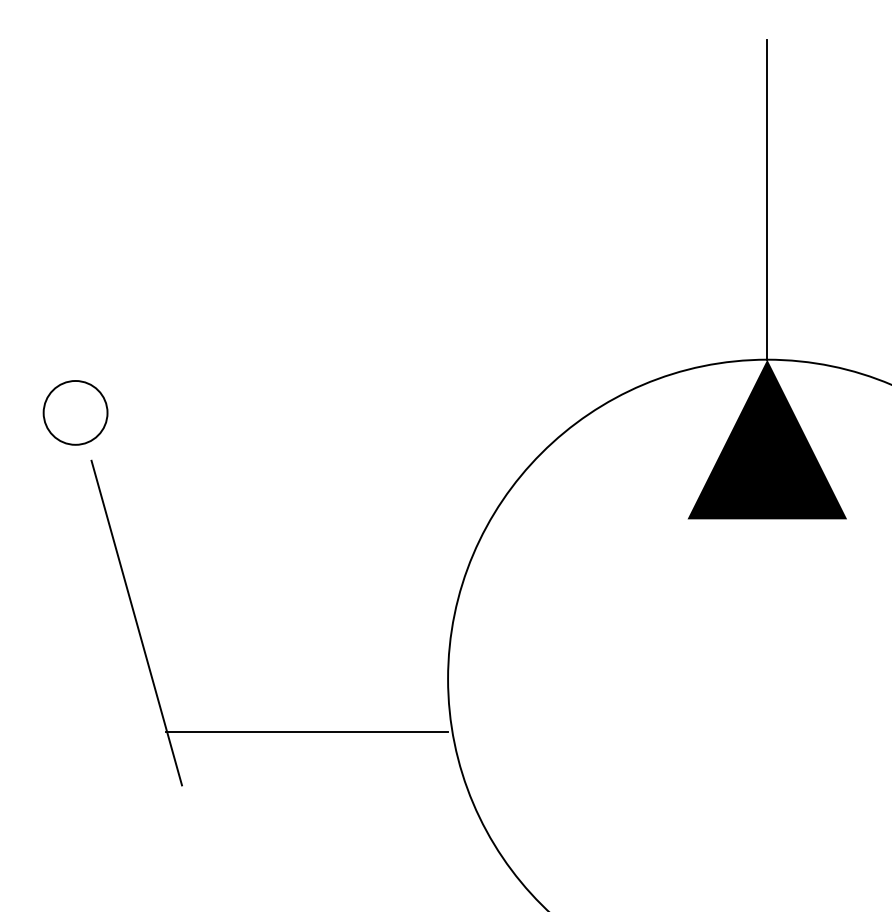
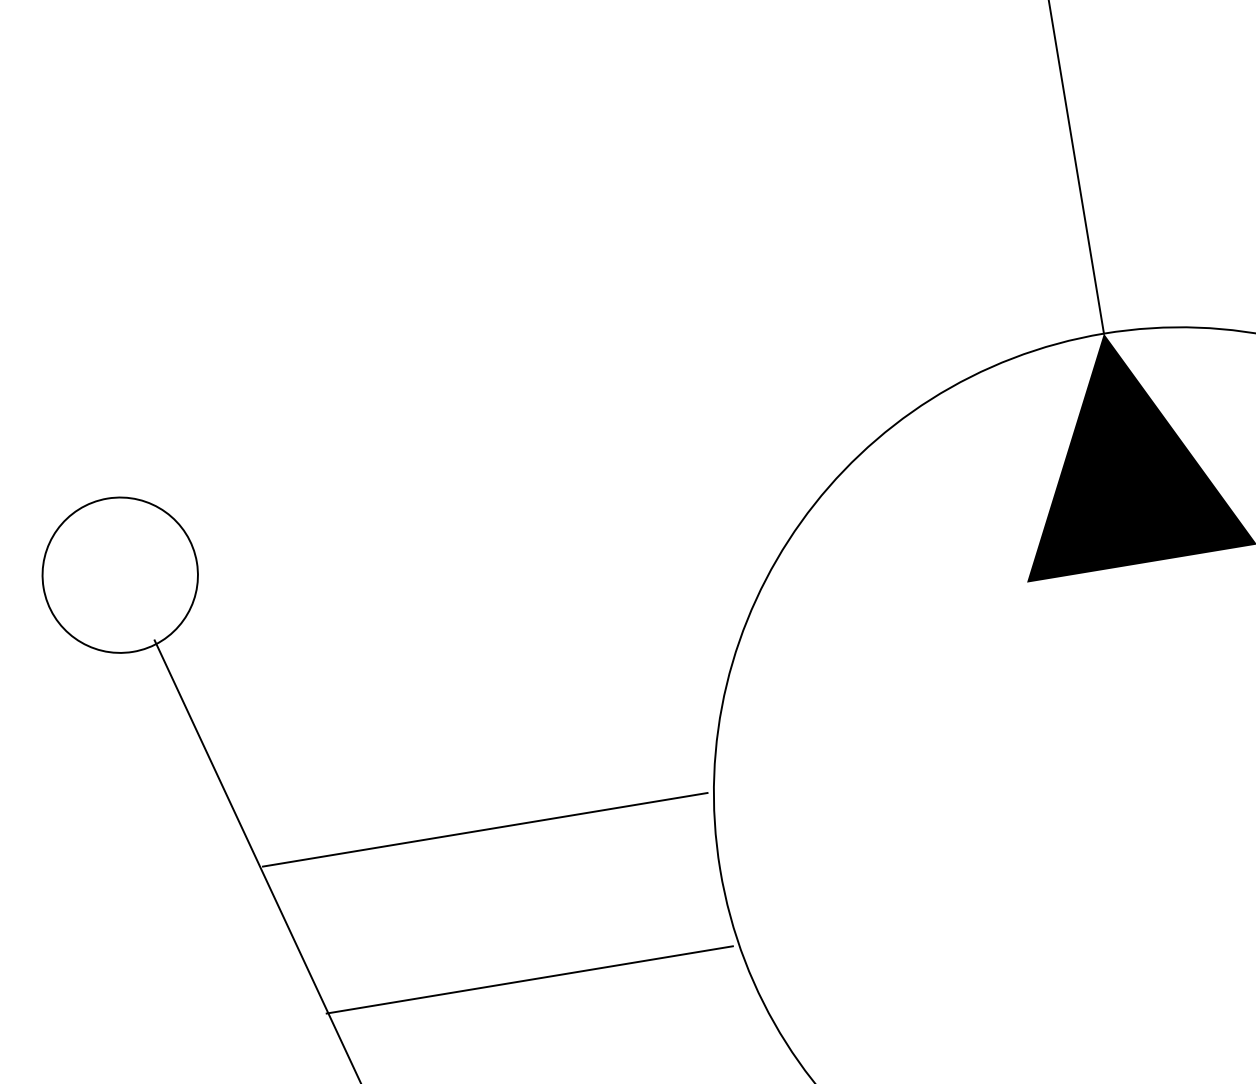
circle: (75, 412) -> (120, 574), size x1.67
line: (293, 625) -> (484, 829), added

